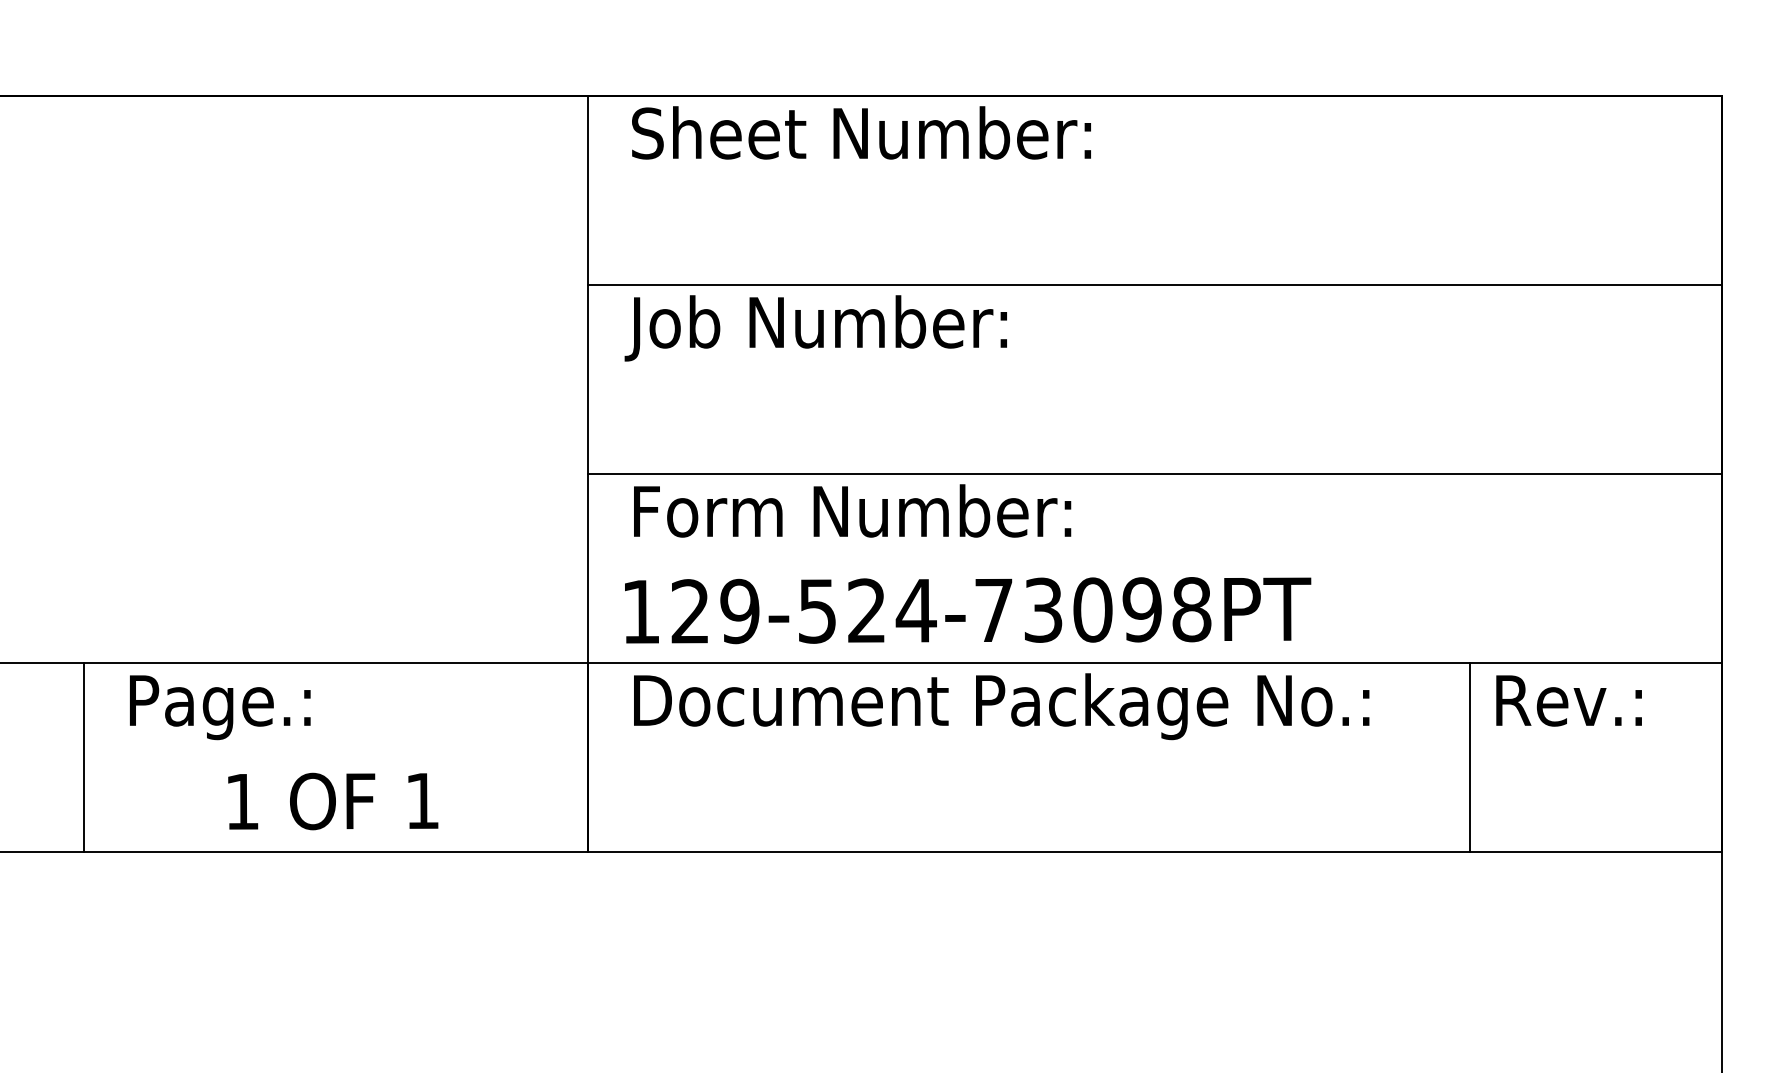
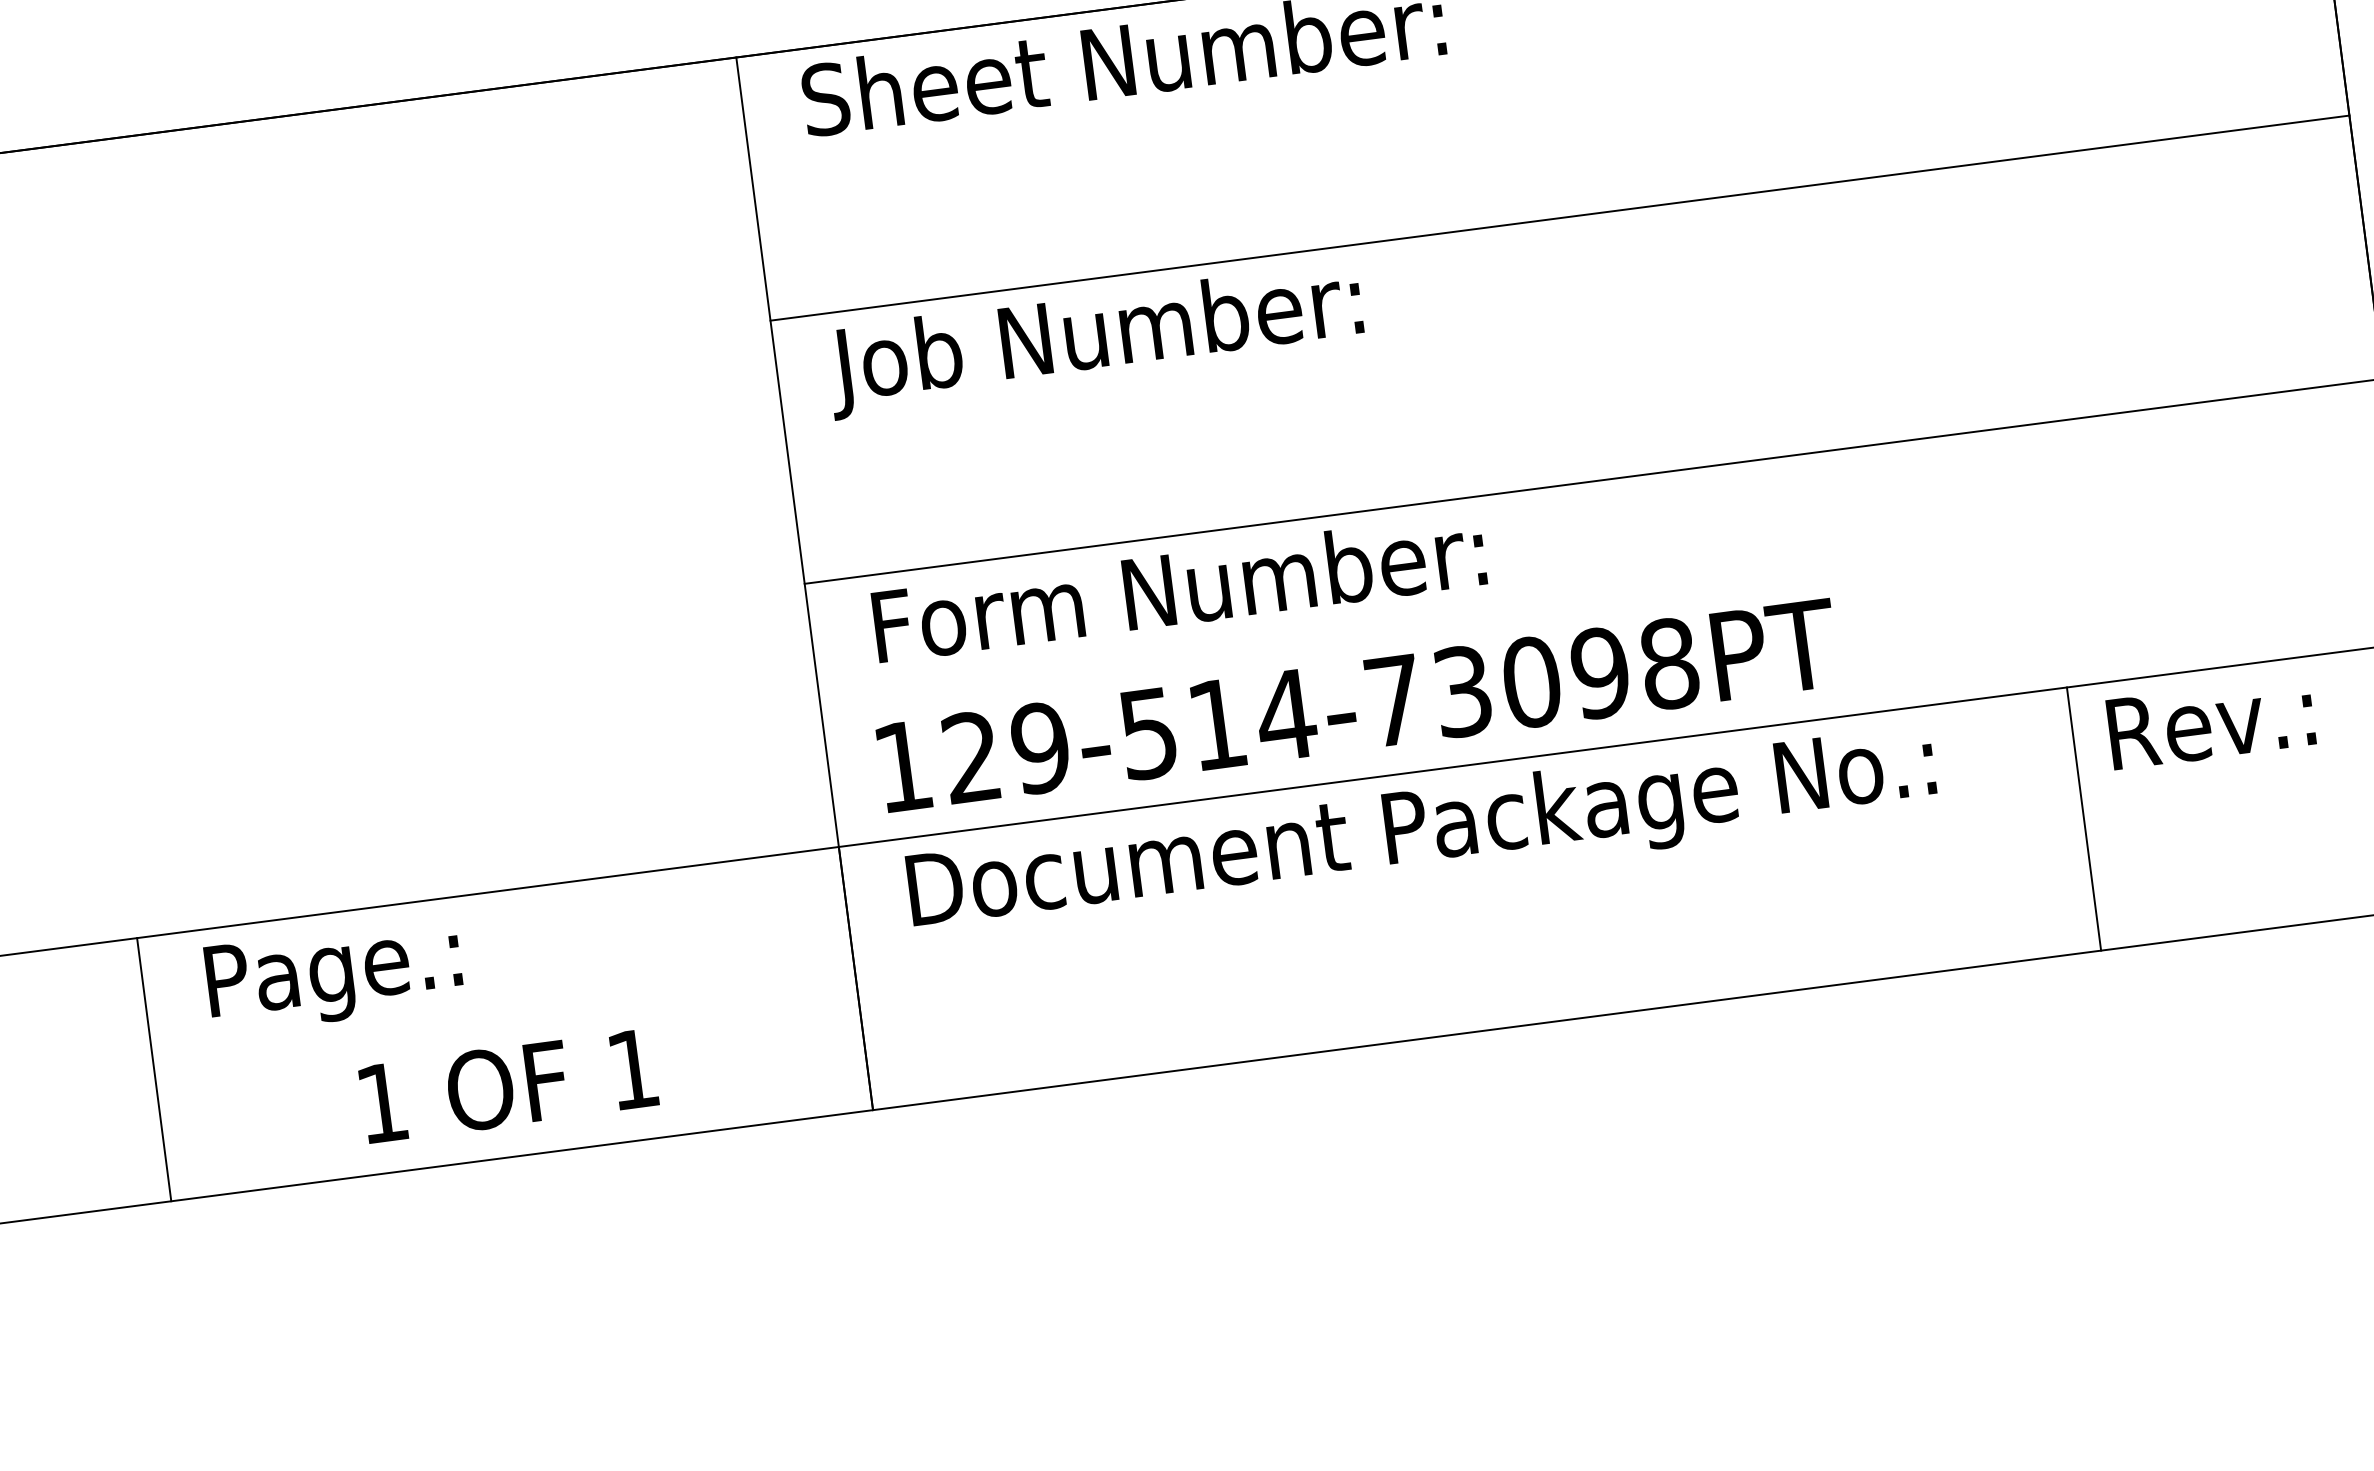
text: (866, 610) -> (1216, 723), 129-524-73098PT -> 129-514-73098PT

